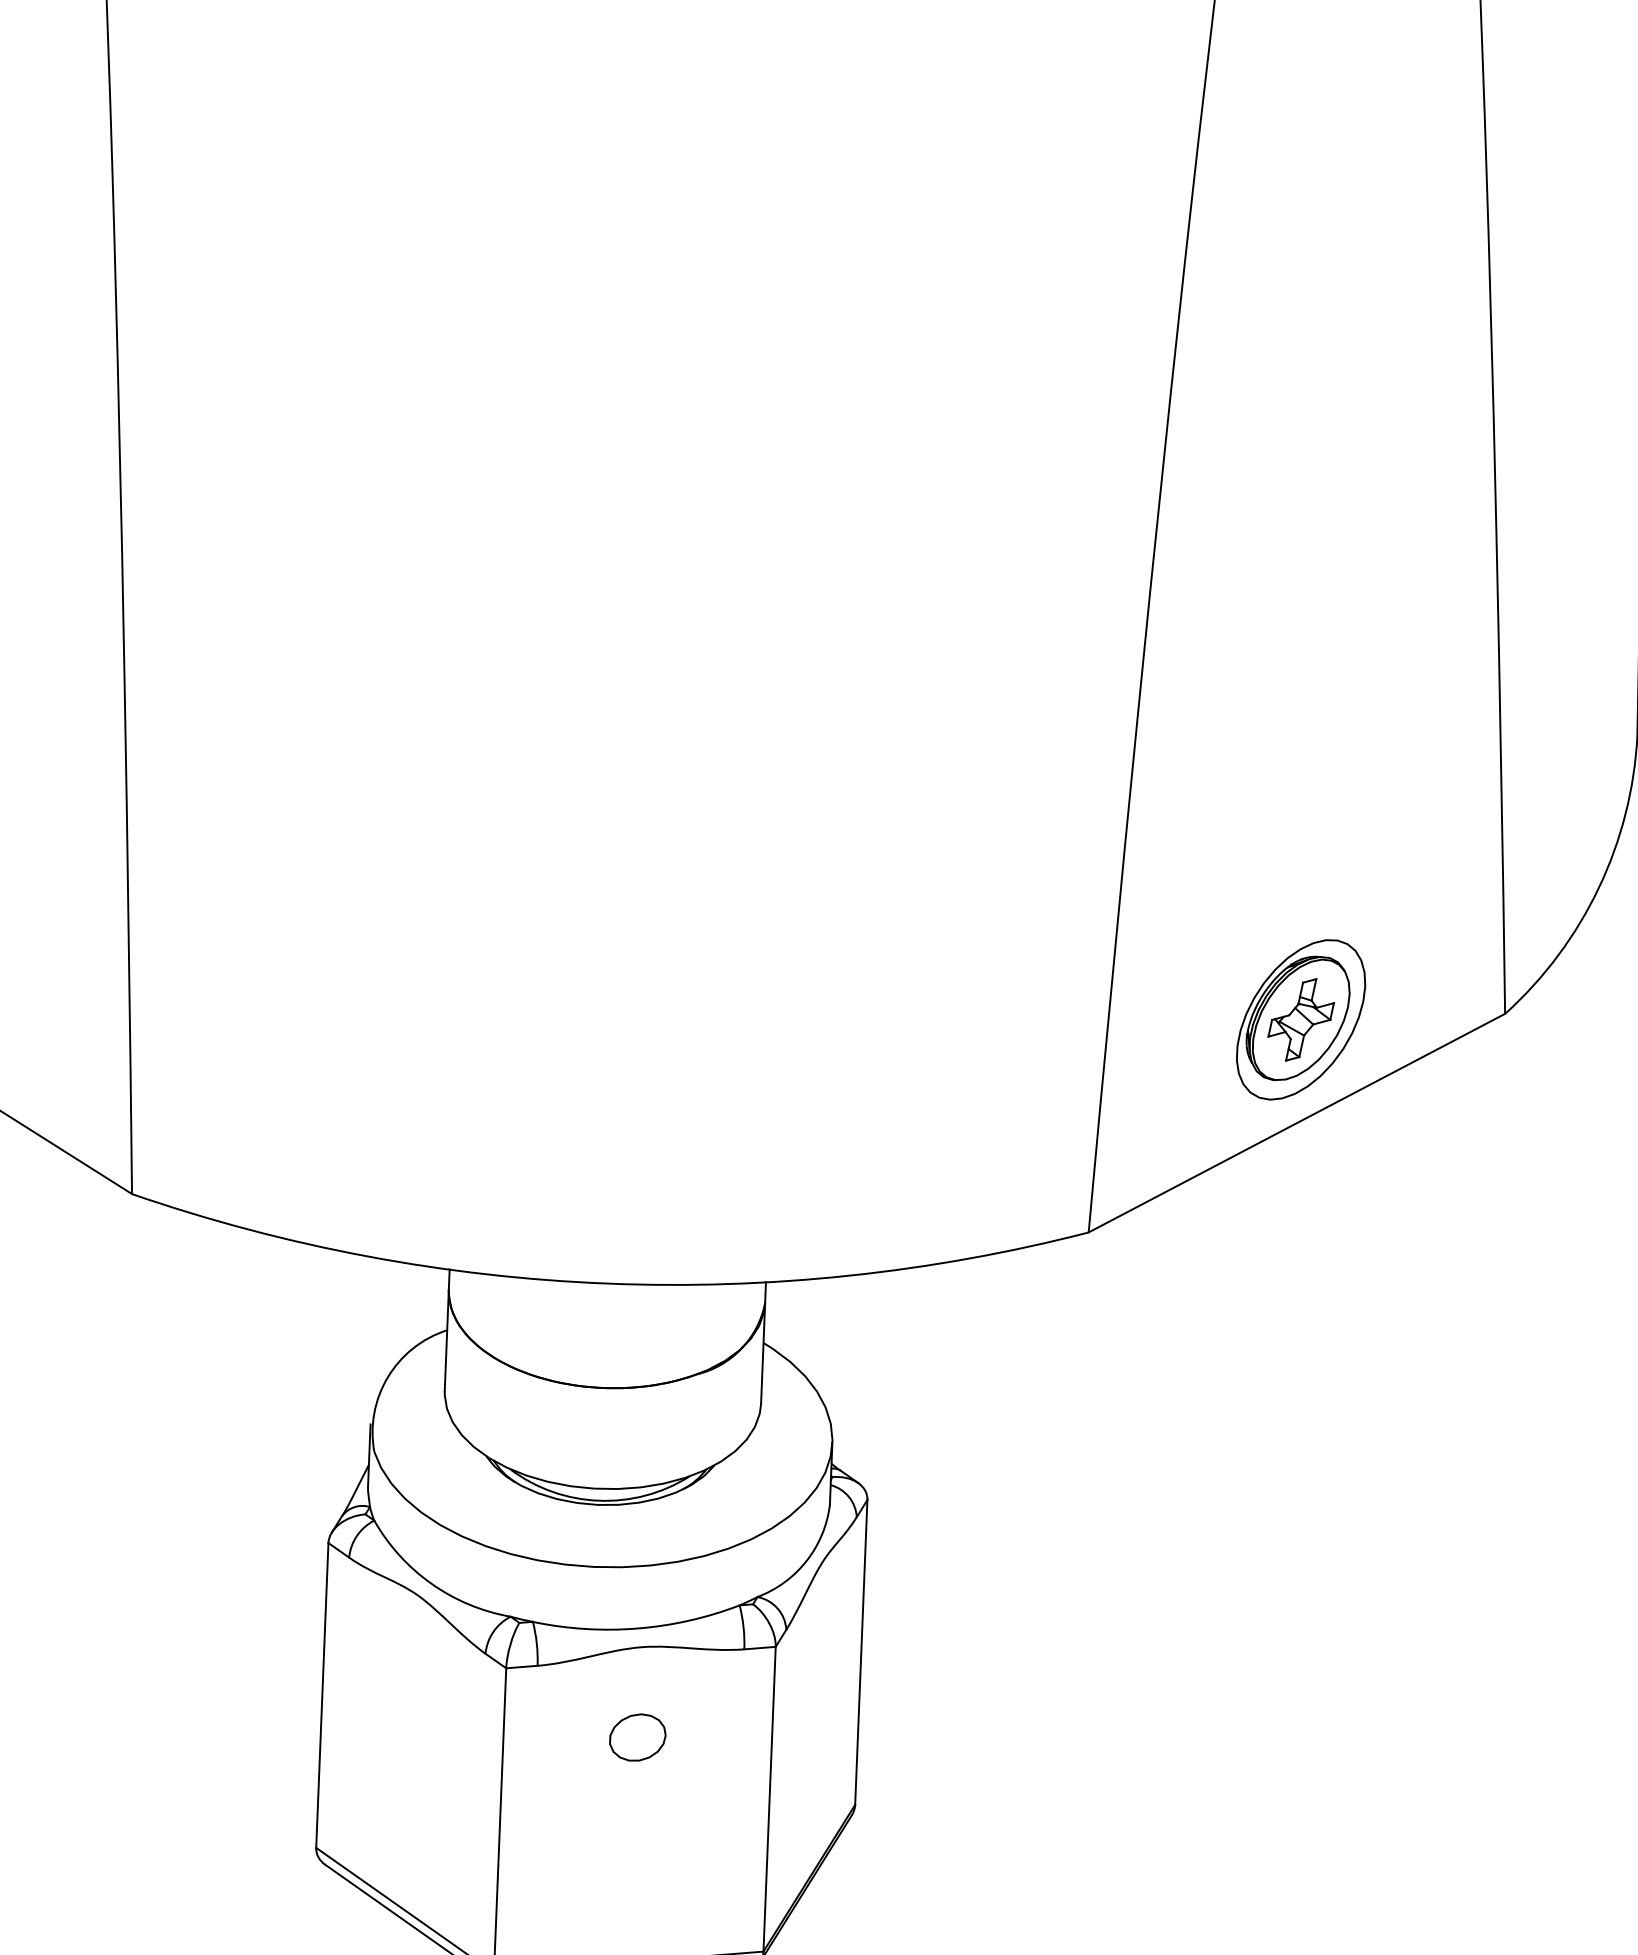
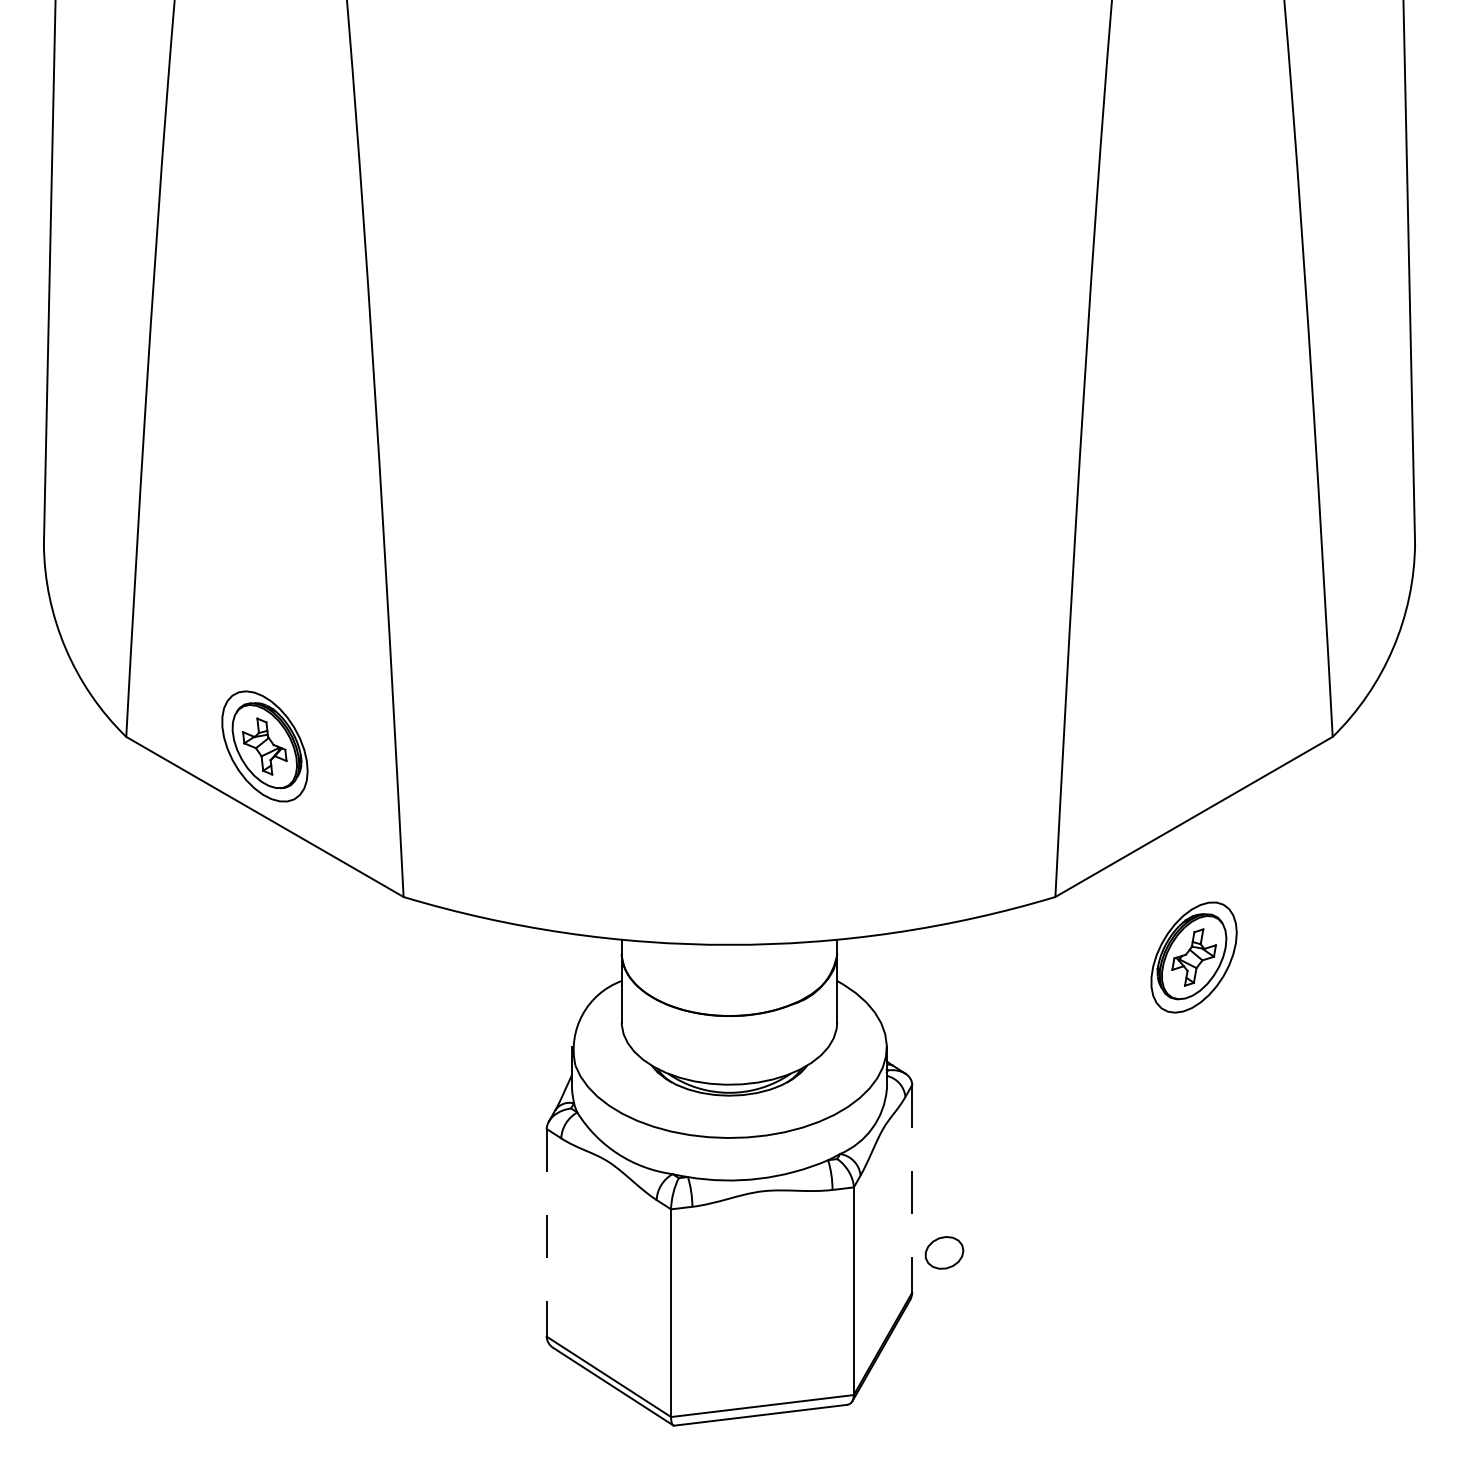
part: (1300, 1019) -> (1193, 957), moved
line: (861, 1651) -> (912, 1188), solid -> dashed
line: (321, 1694) -> (546, 1232), solid -> dashed
part: (637, 1737) -> (944, 1252), moved

